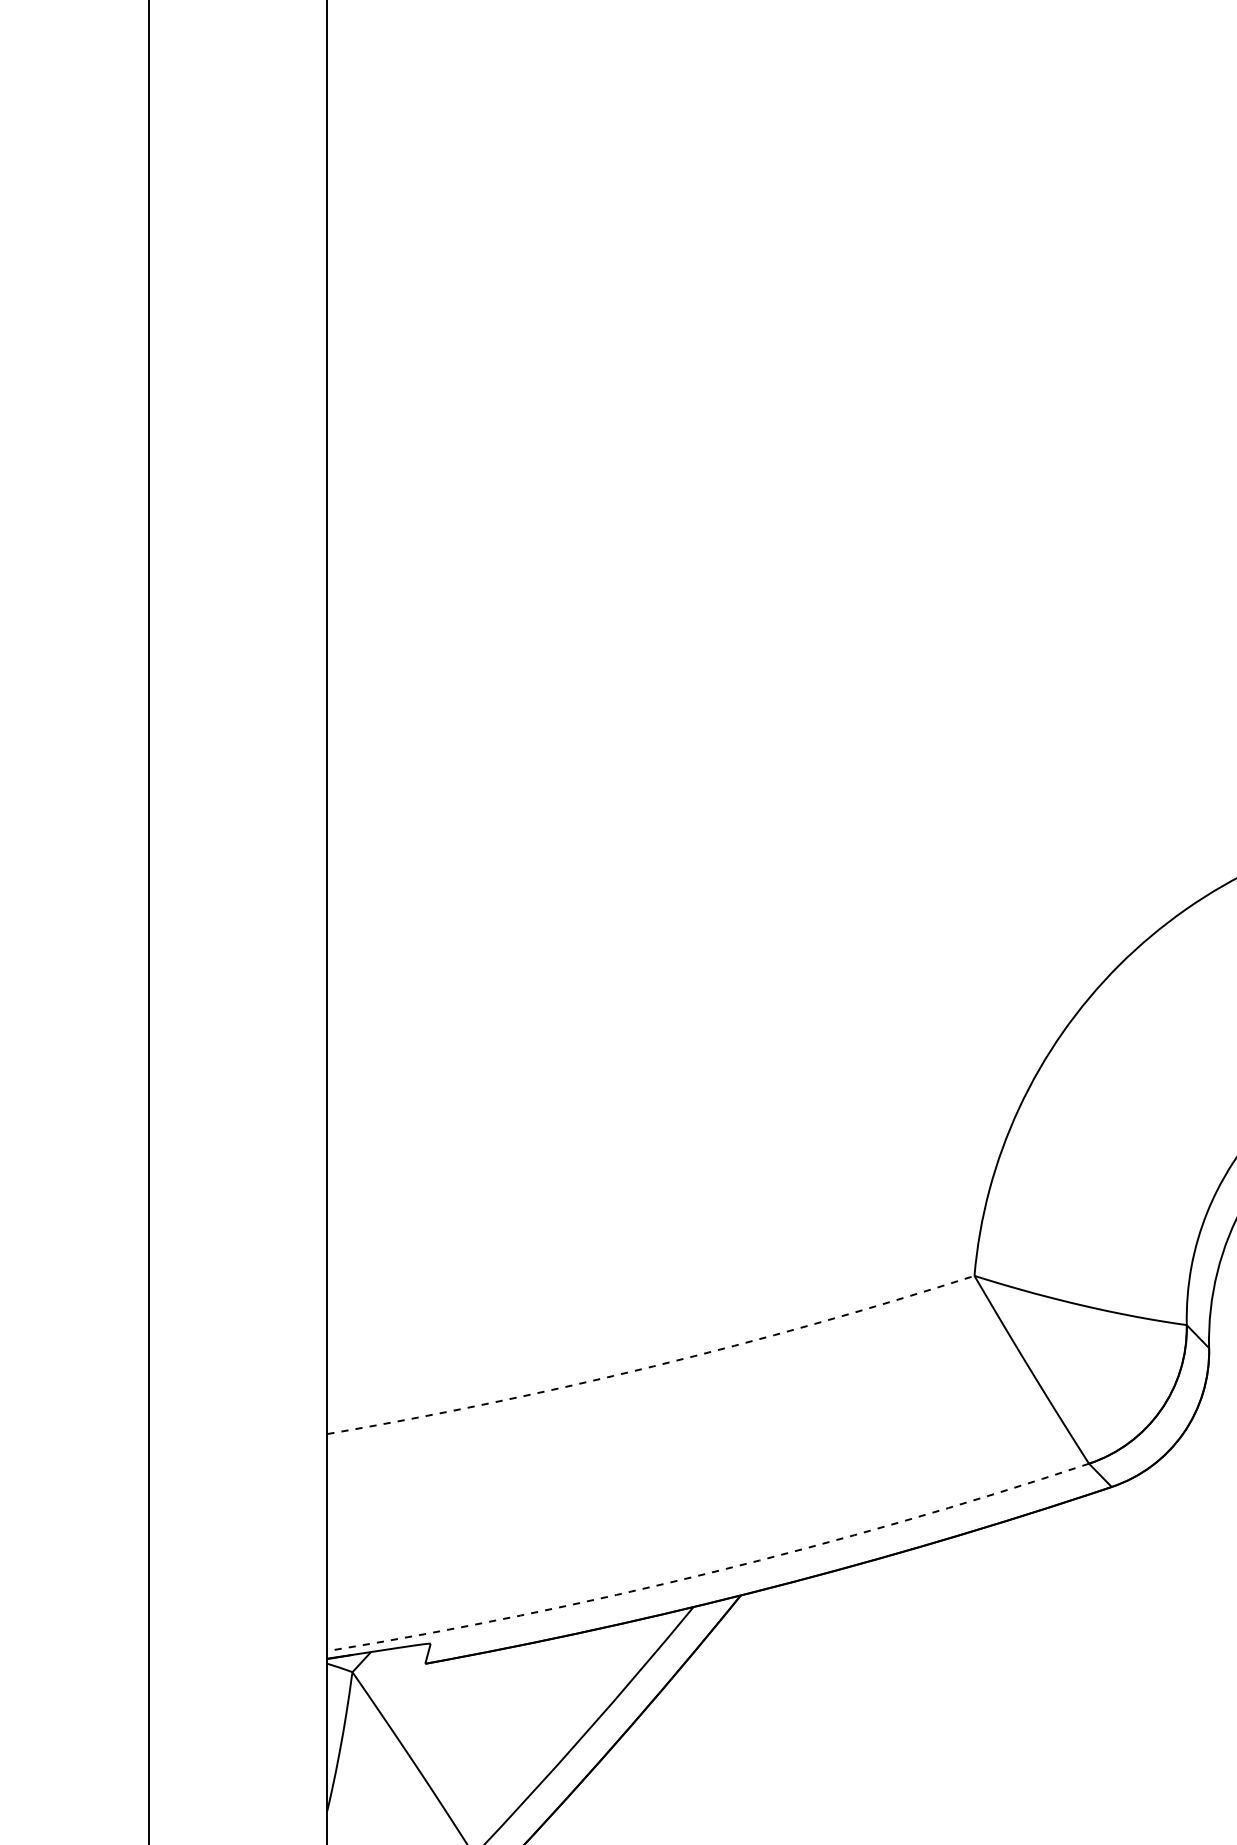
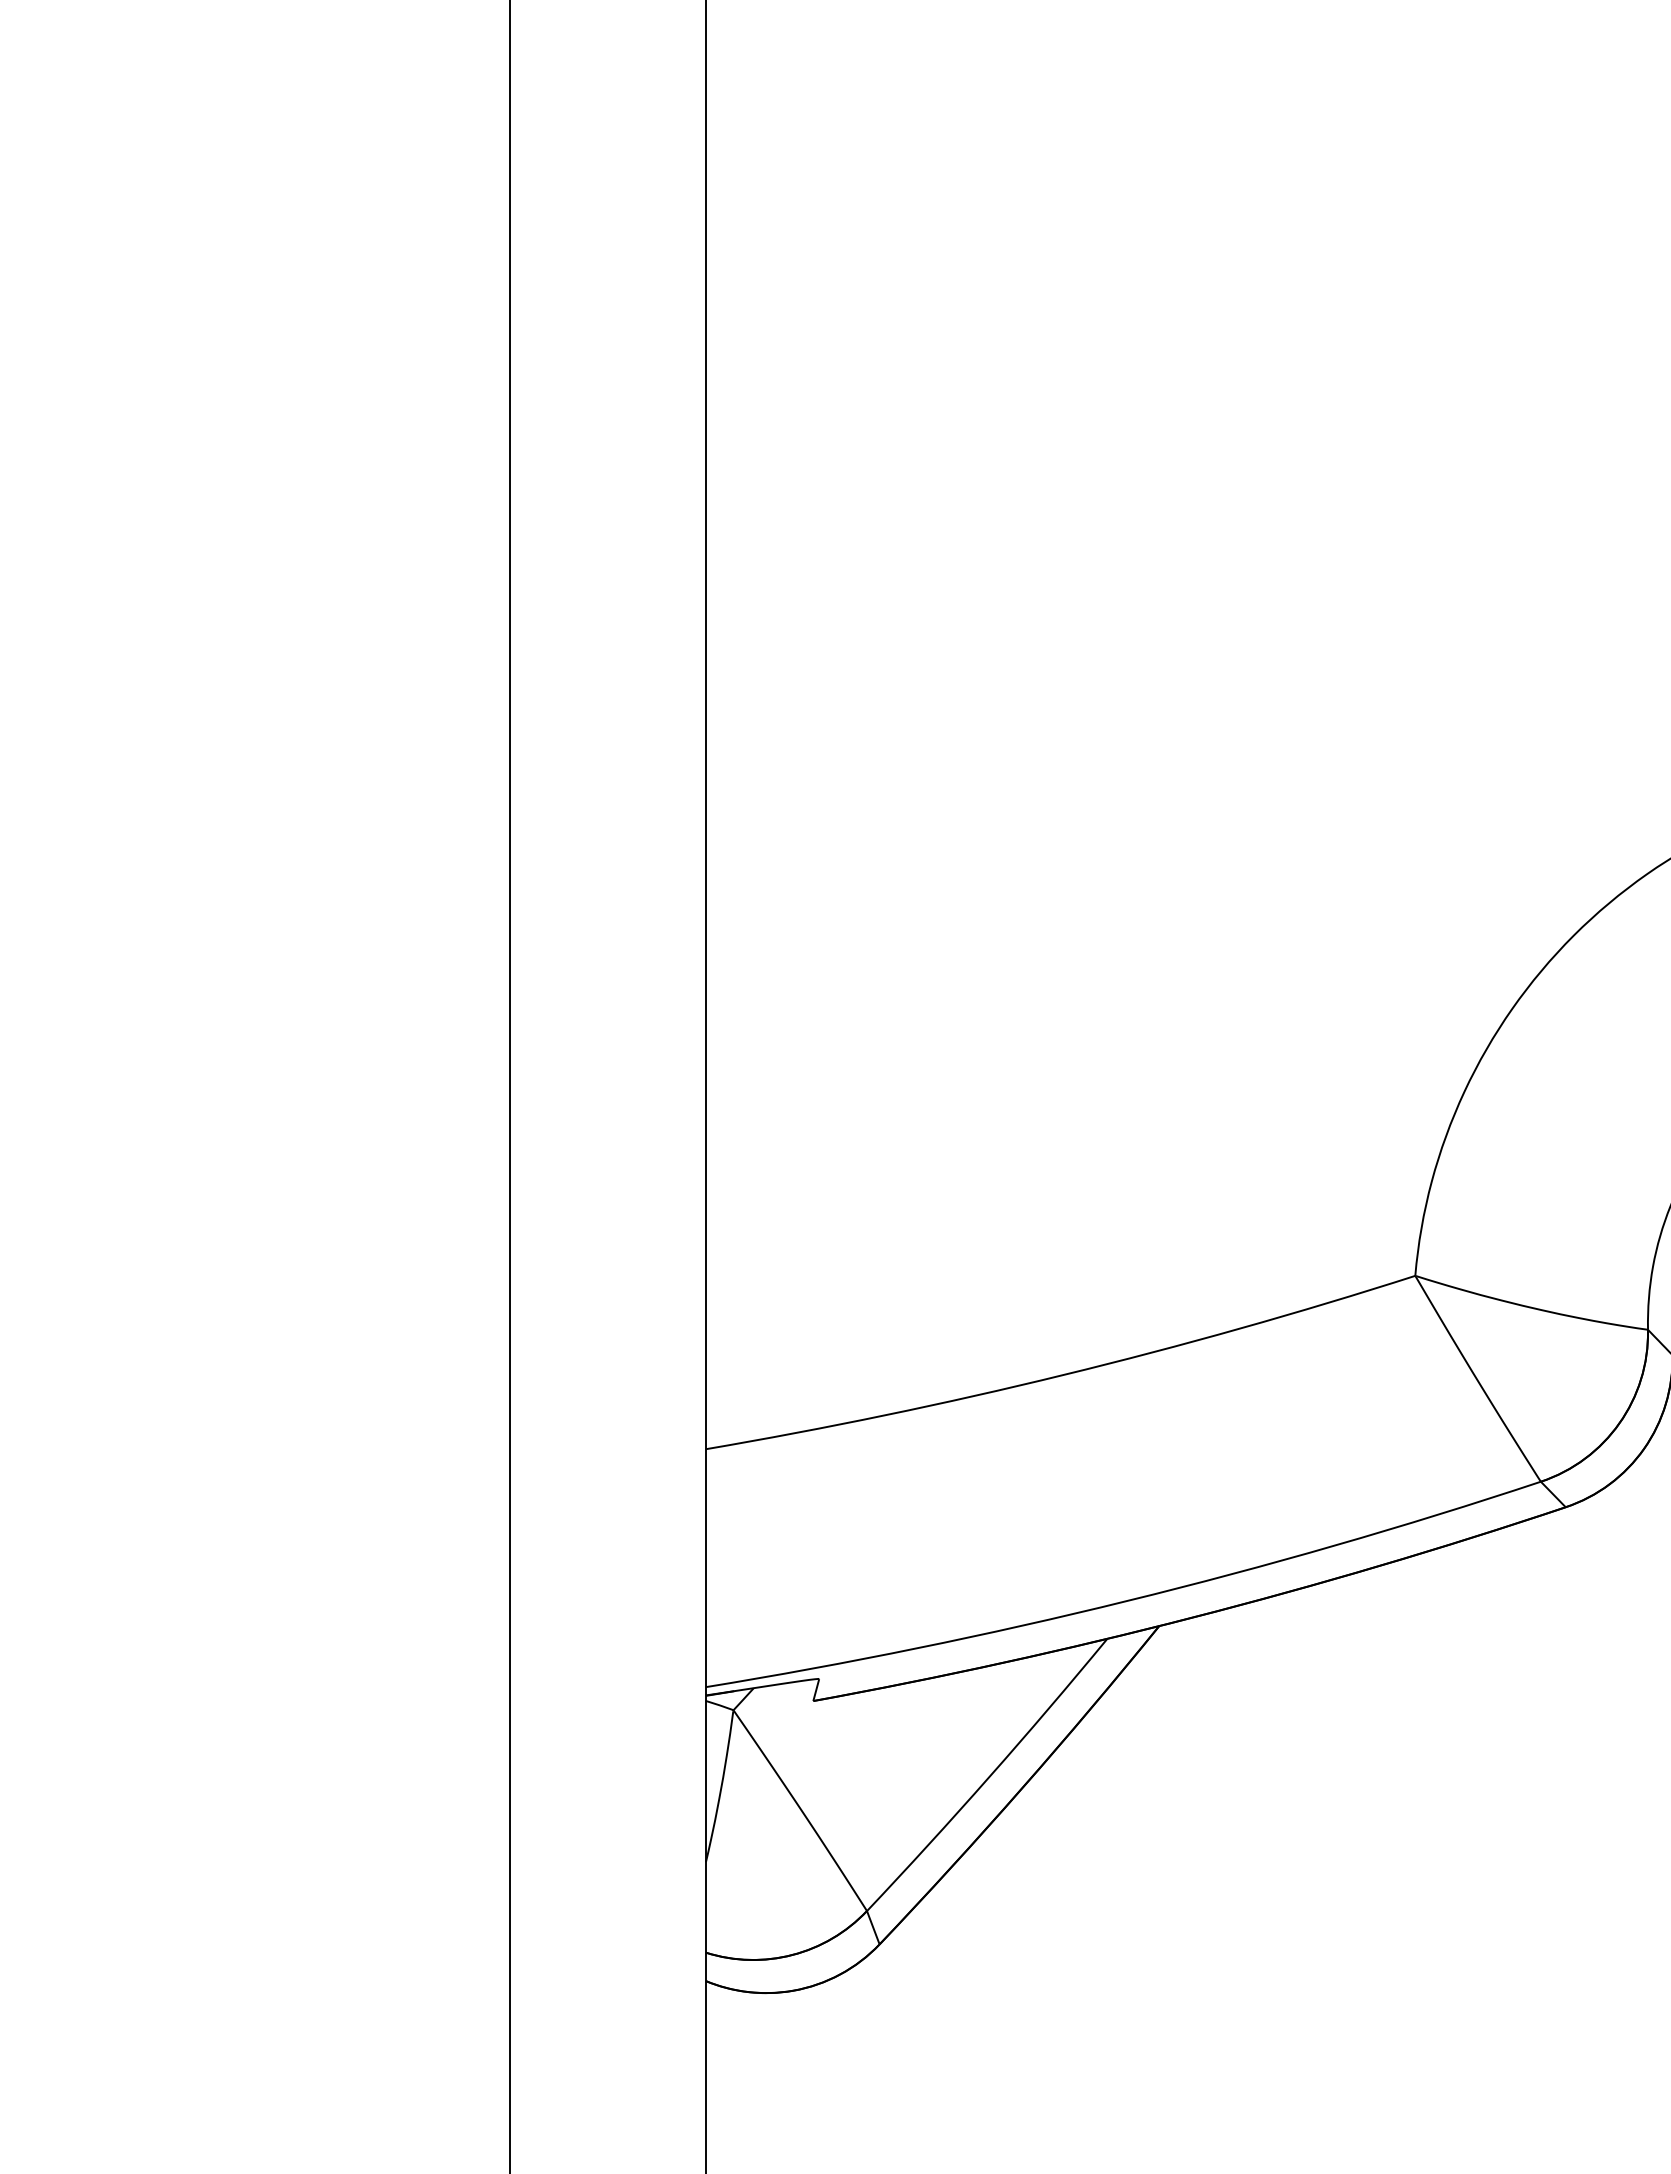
arc: (653, 1365) -> (1063, 1374), dashed -> solid
arc: (711, 1572) -> (1127, 1600), dashed -> solid

